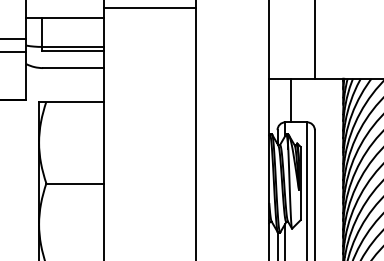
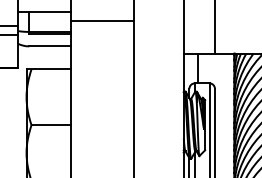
line: (150, 8) -> (102, 21), moved

